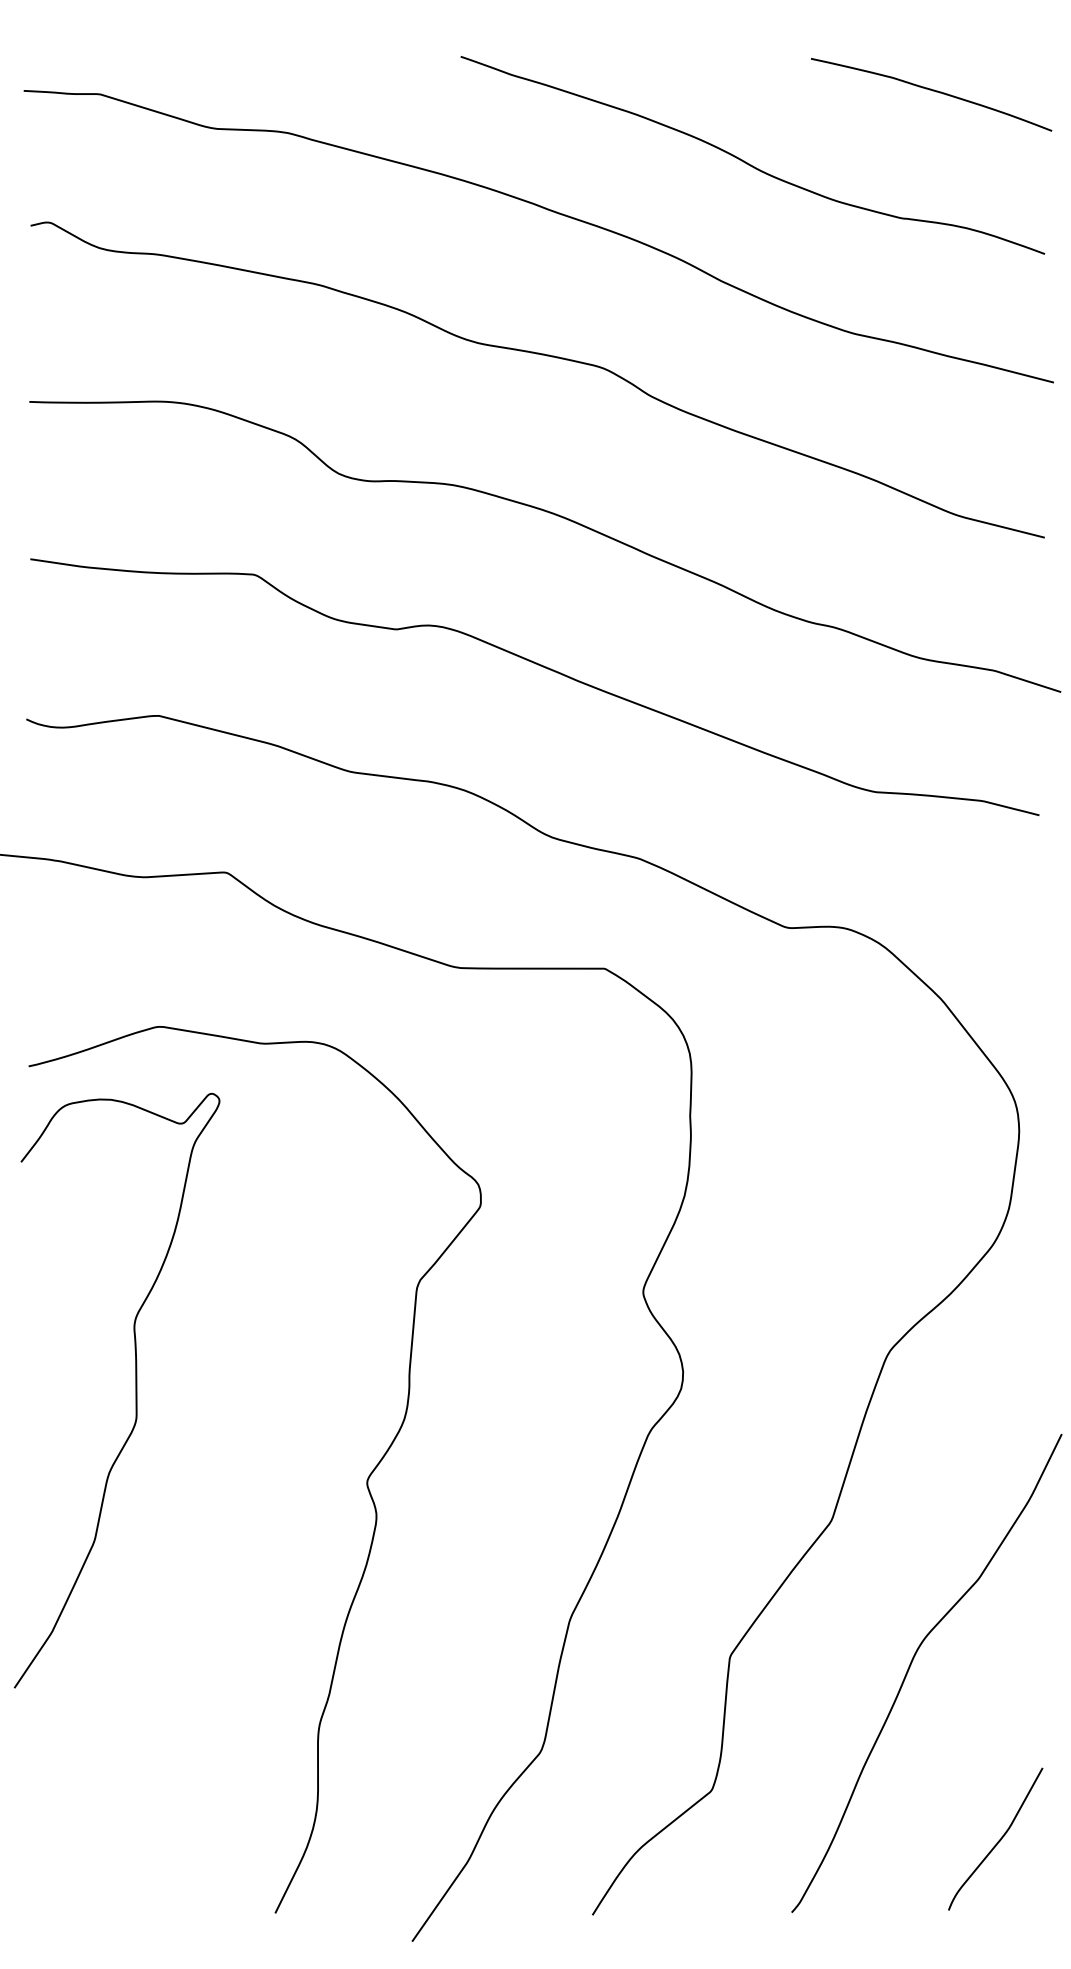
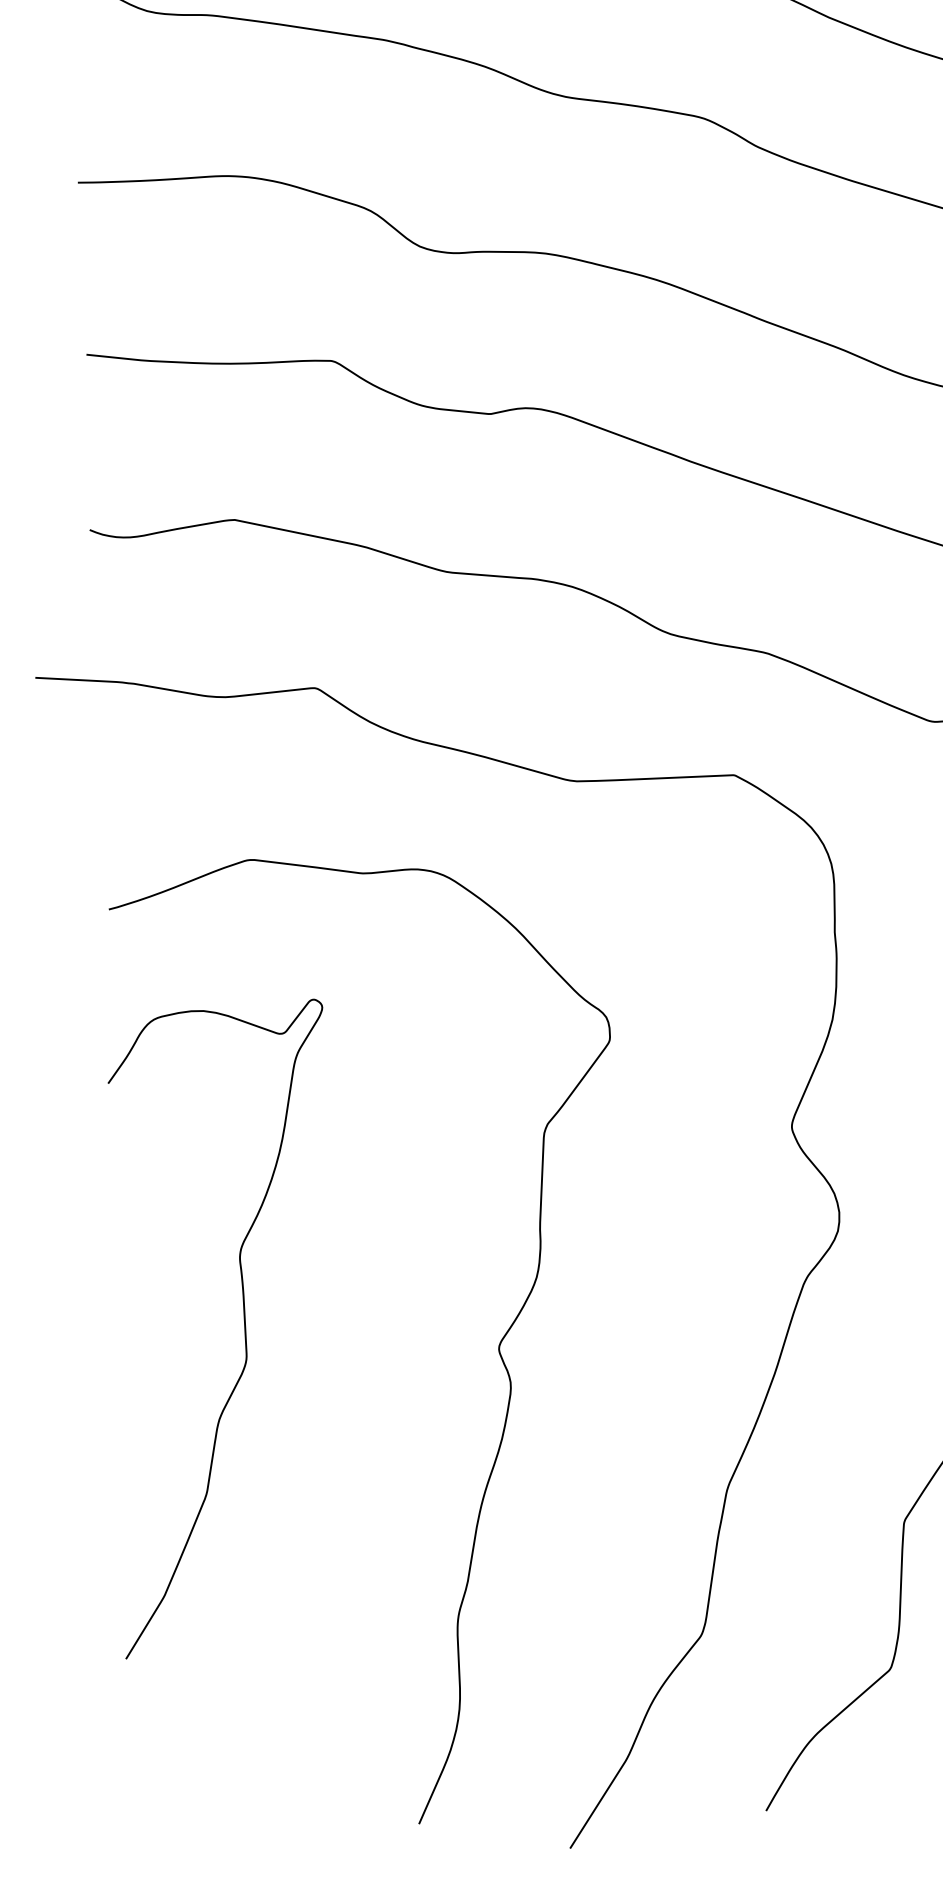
curve: (135, 1390) -> (244, 1327), moved

